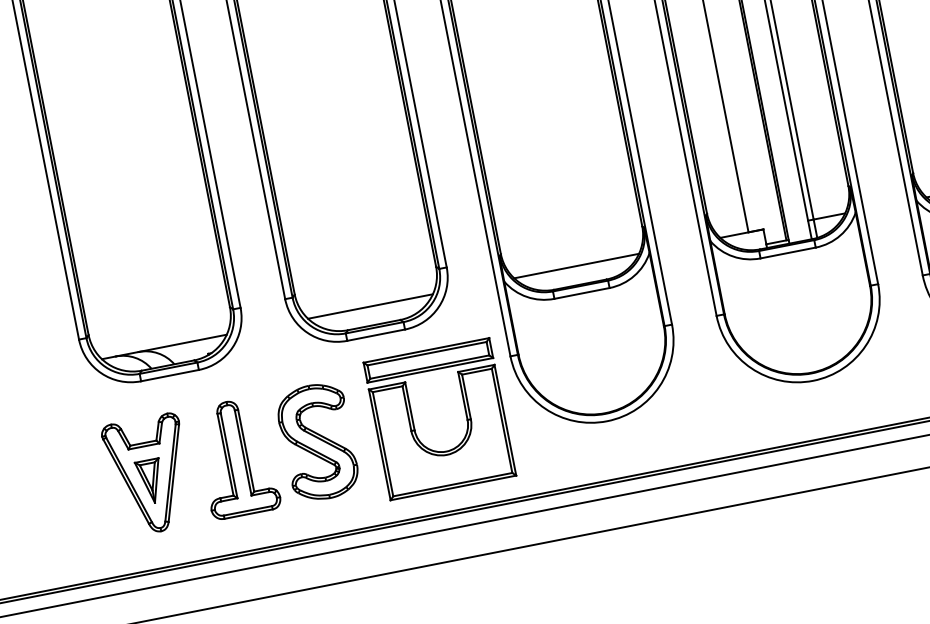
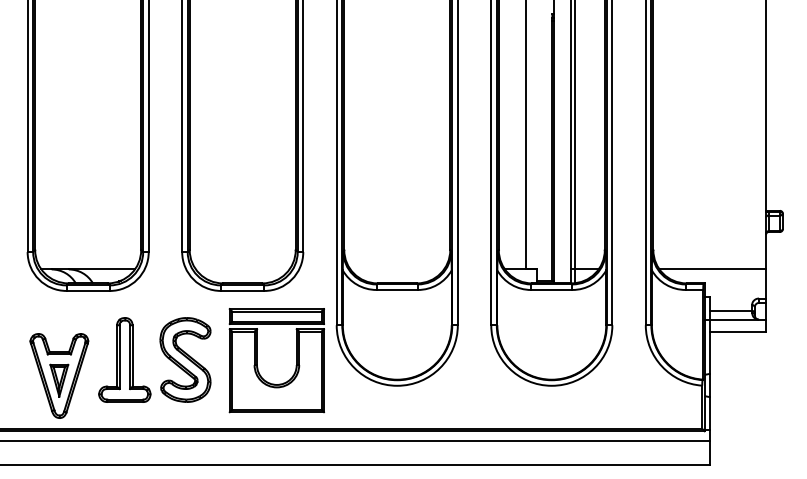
line: (576, 266) -> (397, 269), removed
line: (370, 306) -> (242, 269), removed
part: (149, 474) -> (59, 375), moved

